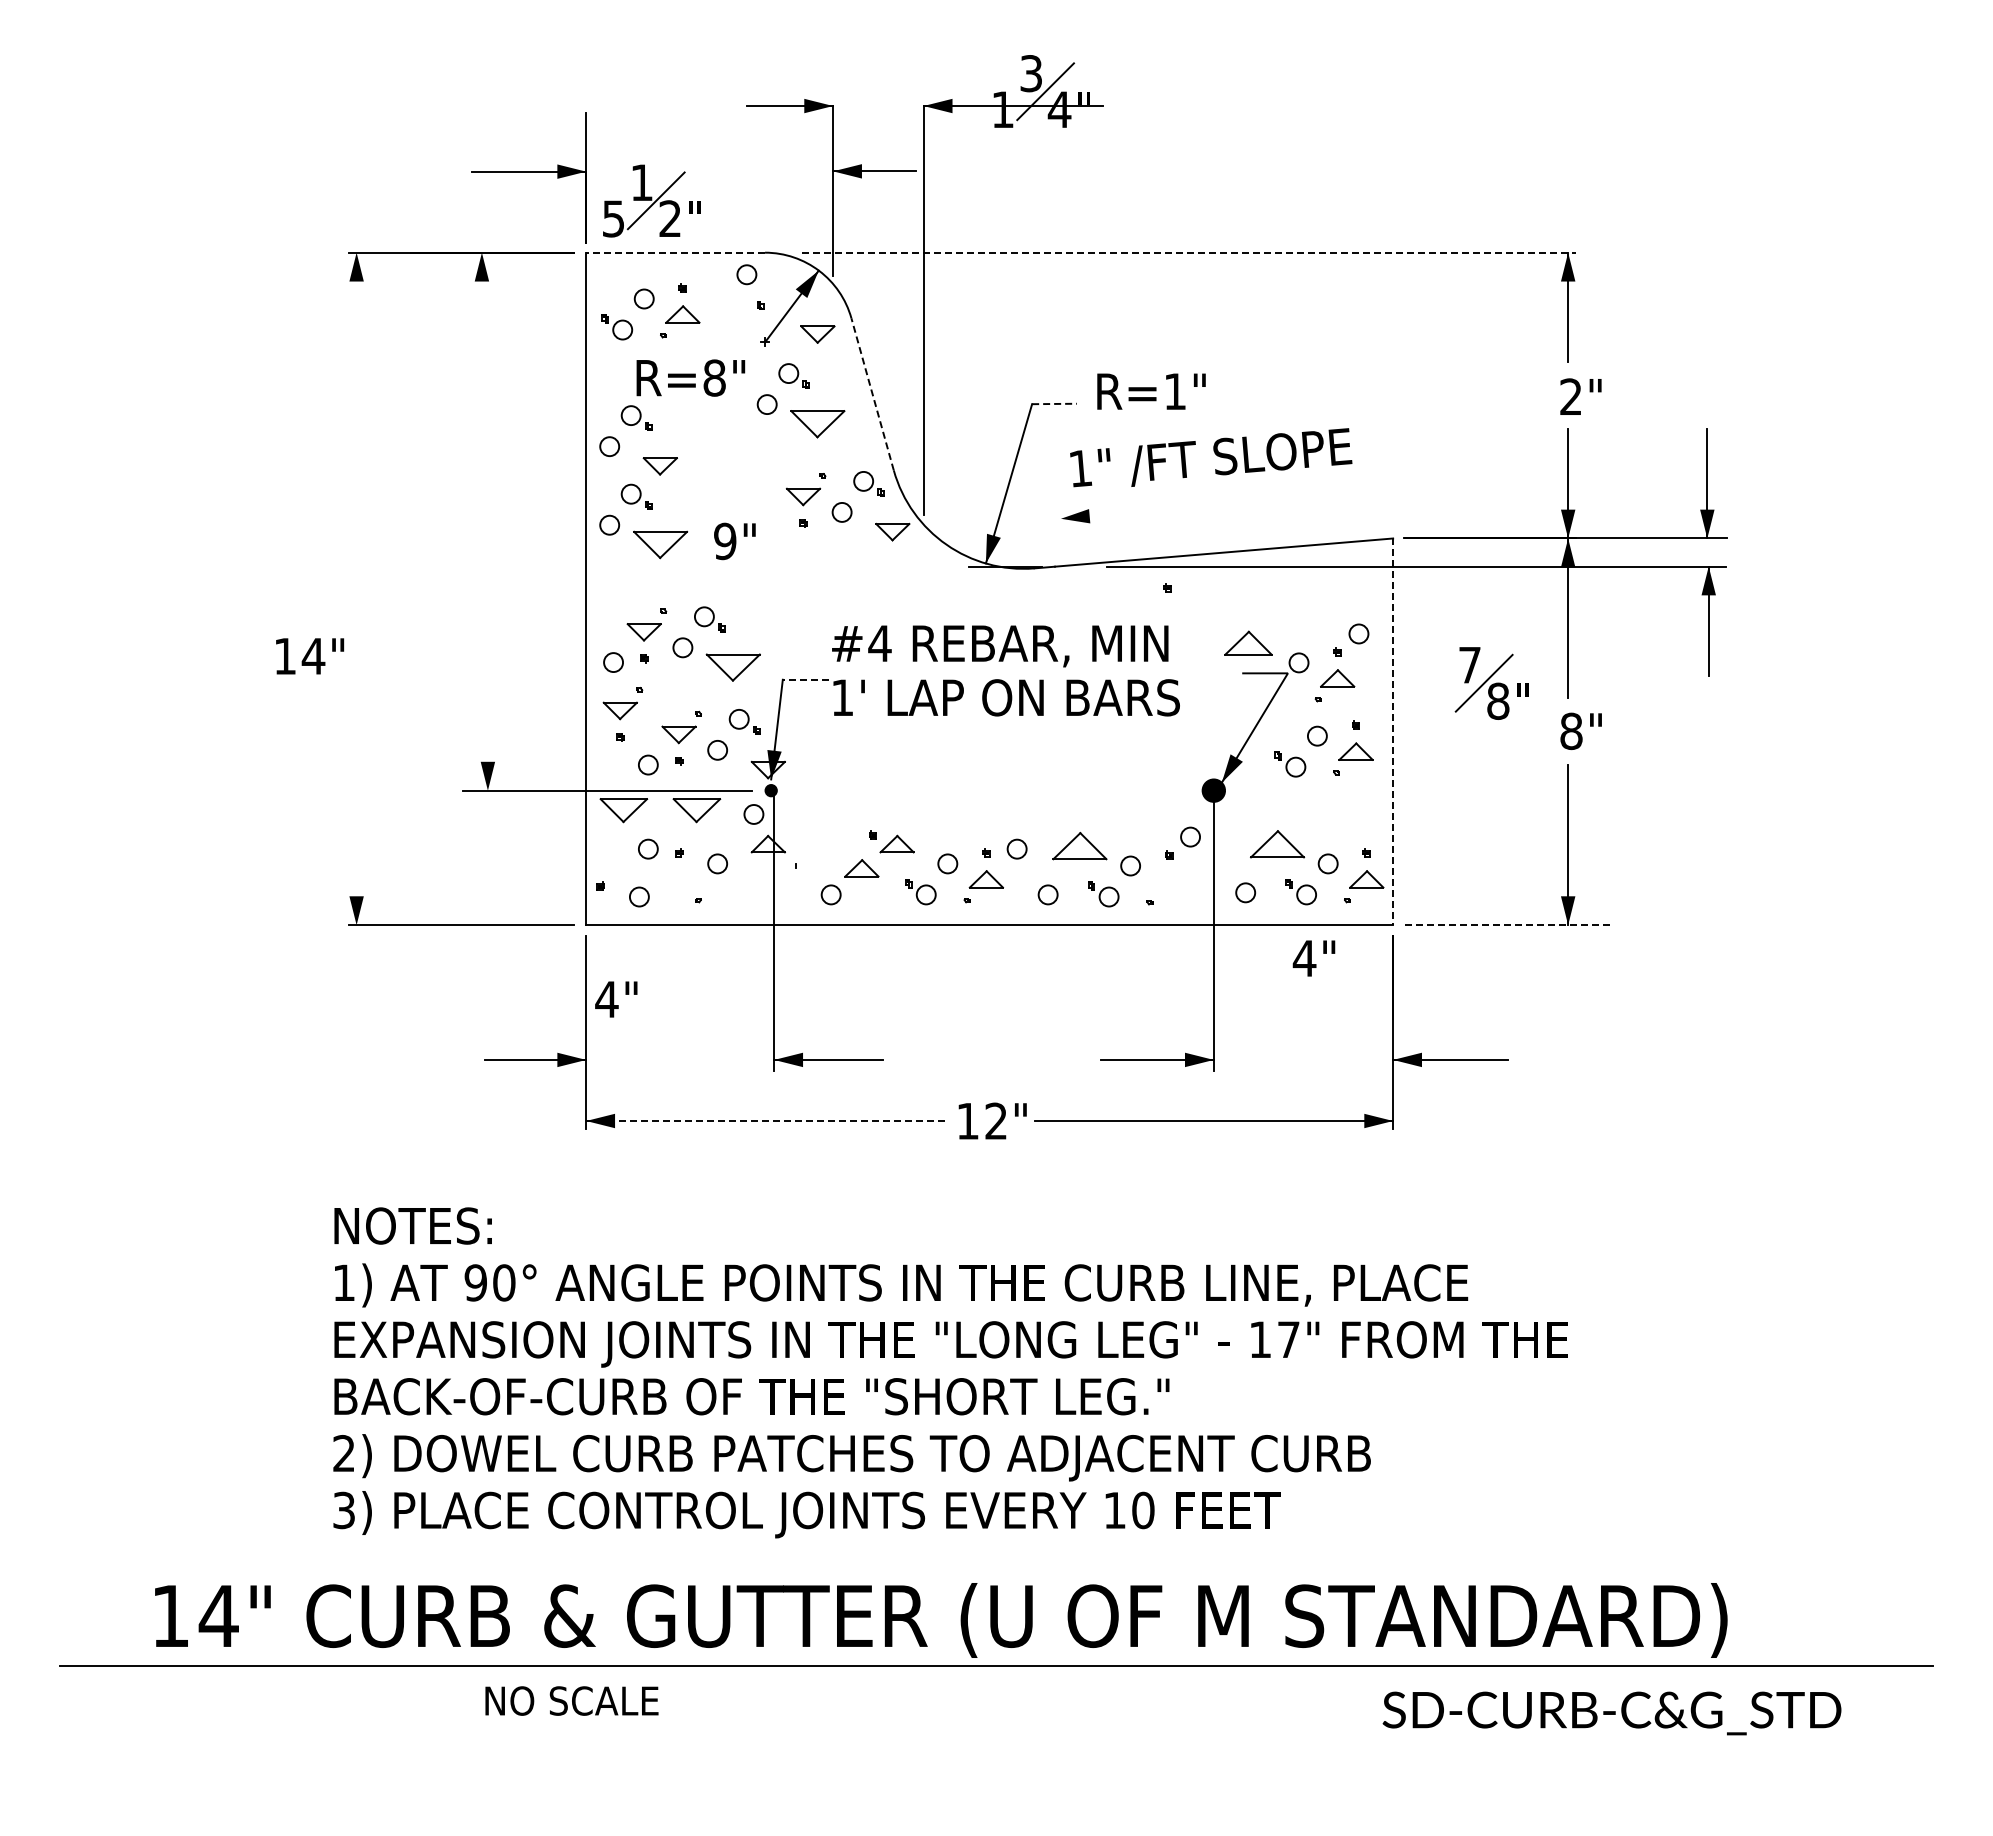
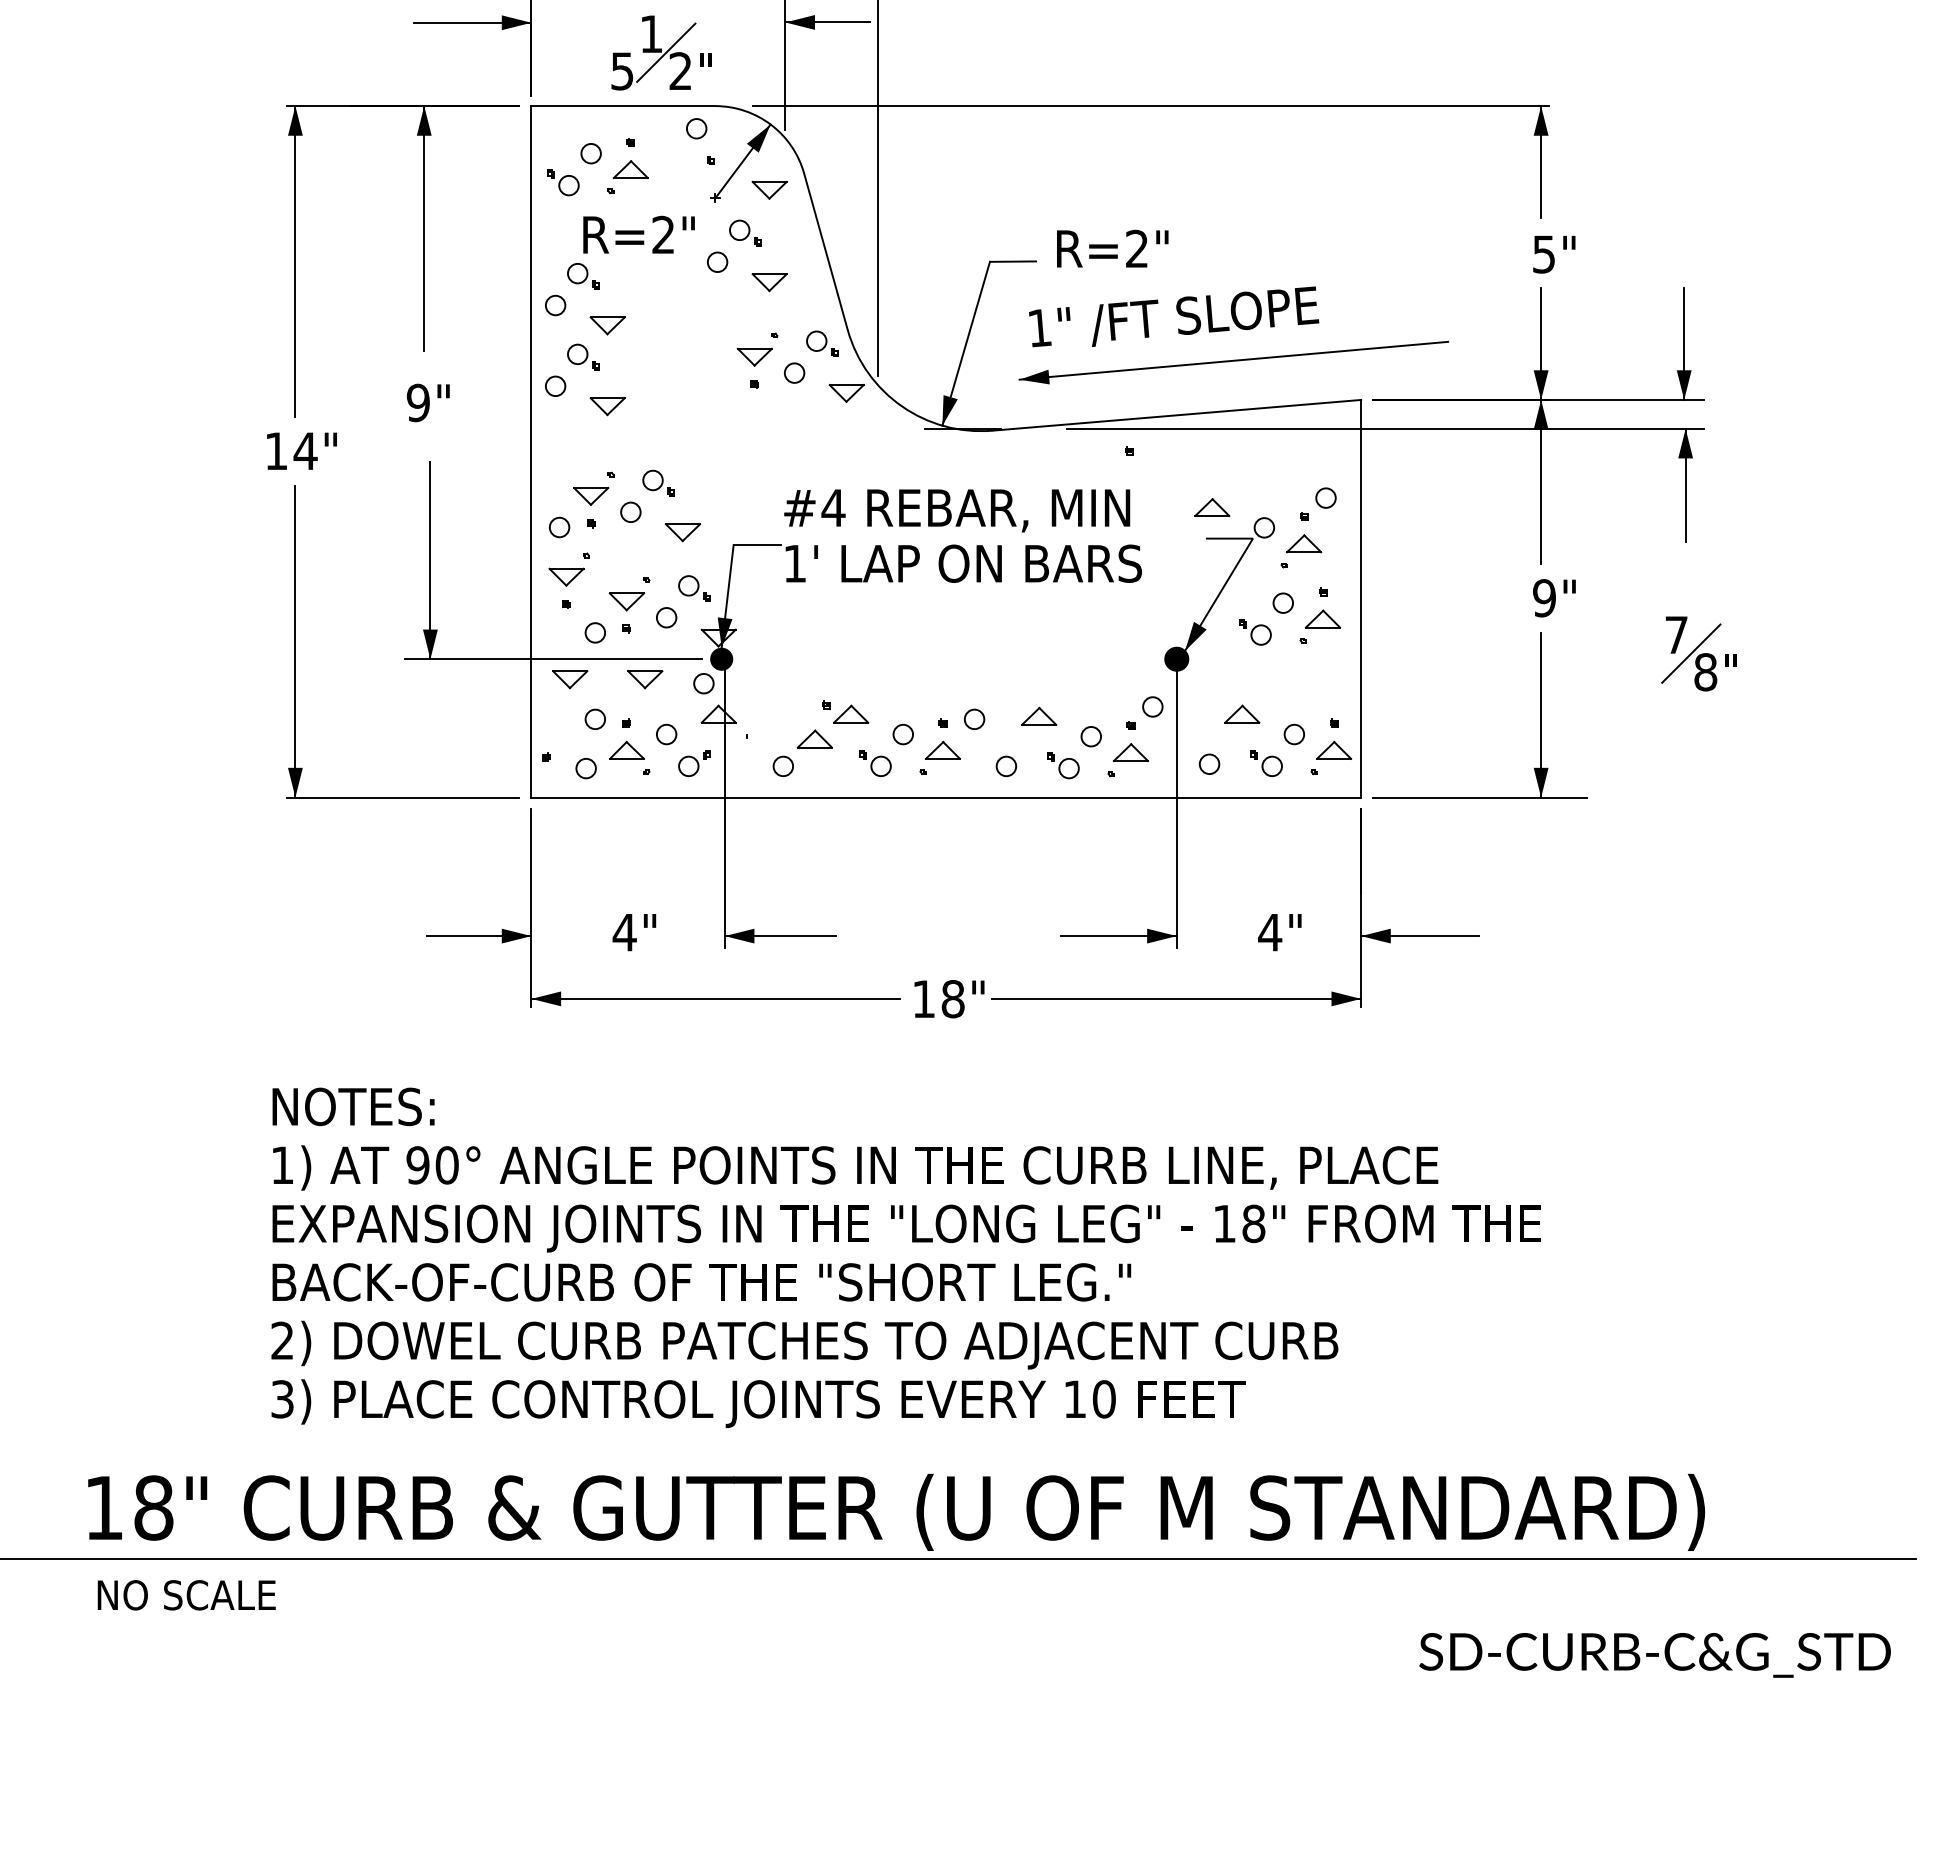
part: (651, 200) -> (661, 52), moved
line: (675, 252) -> (623, 105), dashed -> solid
line: (1189, 252) -> (1151, 105), dashed -> solid
line: (481, 371) -> (423, 228), added
text: (714, 377) -> (663, 234), R=8" -> R=2"
text: (1174, 391) -> (1136, 248), R=1" -> R=2"
line: (872, 394) -> (825, 251), dashed -> solid
text: (1570, 396) -> (1543, 253), 2" -> 5"
line: (356, 403) -> (295, 261), added
line: (1055, 403) -> (1013, 261), dashed -> solid
part: (817, 424) -> (769, 282), size x0.62
line: (1268, 500) -> (1232, 360), added
text: (734, 541) -> (427, 403), moved
part: (659, 544) -> (606, 406), size x0.62
part: (1247, 642) -> (1211, 506), size x0.71
text: (310, 656) -> (302, 451), moved
part: (733, 667) -> (682, 532), size x0.62
line: (805, 679) -> (756, 544), dashed -> solid
part: (1491, 683) -> (1698, 653), moved
line: (487, 694) -> (429, 560), added
text: (1571, 731) -> (1544, 598), 8" -> 9"
line: (1393, 732) -> (1361, 599), dashed -> solid
line: (356, 773) -> (295, 641), added
fill: (770, 790) -> (720, 659), added
part: (623, 810) -> (569, 679), size x0.71
part: (696, 810) -> (644, 679), size x0.71
part: (1277, 843) -> (1242, 713), size x0.62
part: (1079, 846) -> (1038, 716), size x0.62
part: (678, 879) -> (626, 750), added
part: (1168, 881) -> (1130, 752), added
part: (744, 892) -> (694, 763), added
line: (1508, 925) -> (1479, 797), dashed -> solid
text: (1313, 958) -> (1279, 932), moved
text: (616, 999) -> (634, 932), moved
text: (996, 1120) -> (953, 998), 12" -> 18"
line: (766, 1121) -> (716, 999), dashed -> solid
text: (1288, 1339) -> (1253, 1223), 17" -> 18"
text: (218, 1615) -> (153, 1507), 14" -> 18"
text: (571, 1700) -> (186, 1594), moved
text: (1611, 1713) -> (1654, 1655), moved

